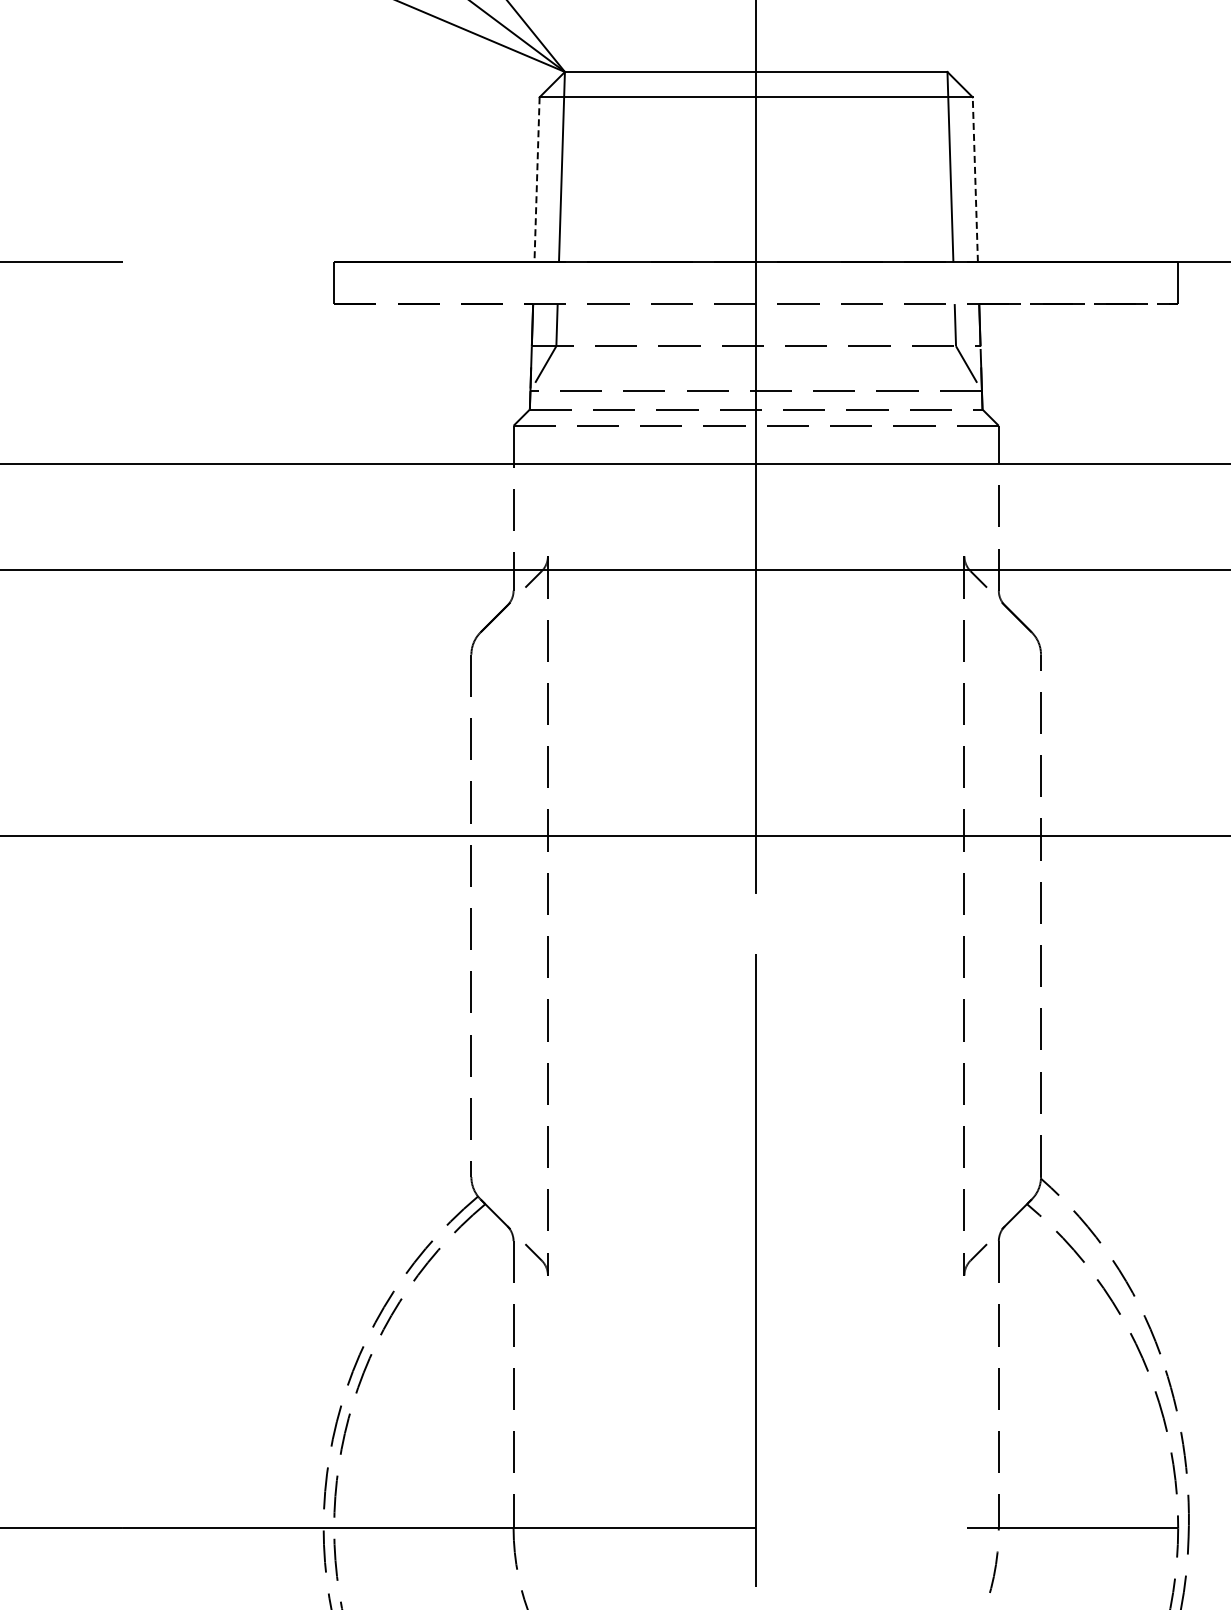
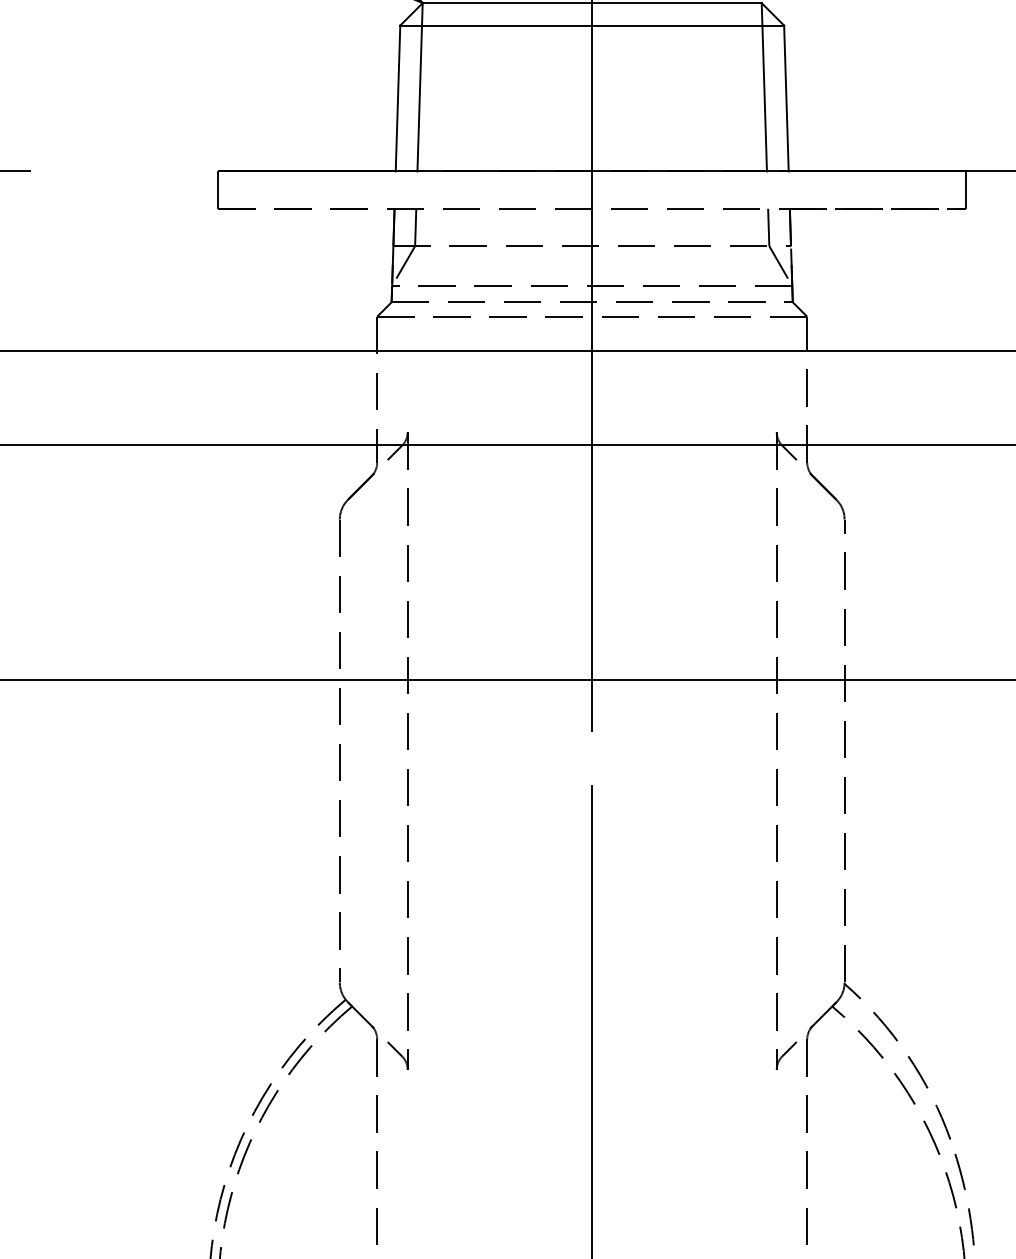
line: (975, 179) -> (786, 98), dashed -> solid
line: (537, 180) -> (398, 99), dashed -> solid

